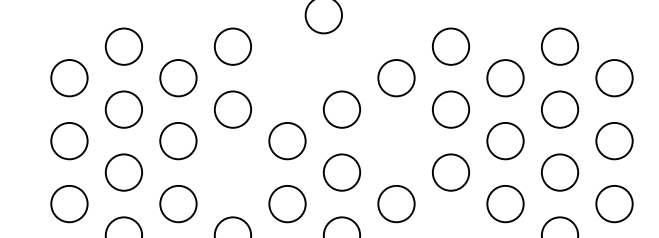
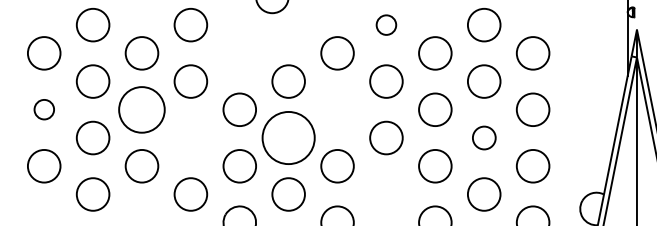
circle: (451, 45) -> (386, 24), size x0.6
circle: (69, 140) -> (44, 109), size x0.6
circle: (177, 140) -> (141, 109), size x1.4
circle: (341, 171) -> (288, 137), size x1.6
circle: (560, 171) -> (484, 137), size x0.7

